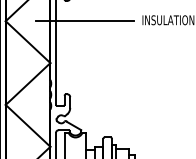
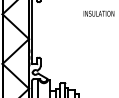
line: (84, 21) -> (49, 14), removed

